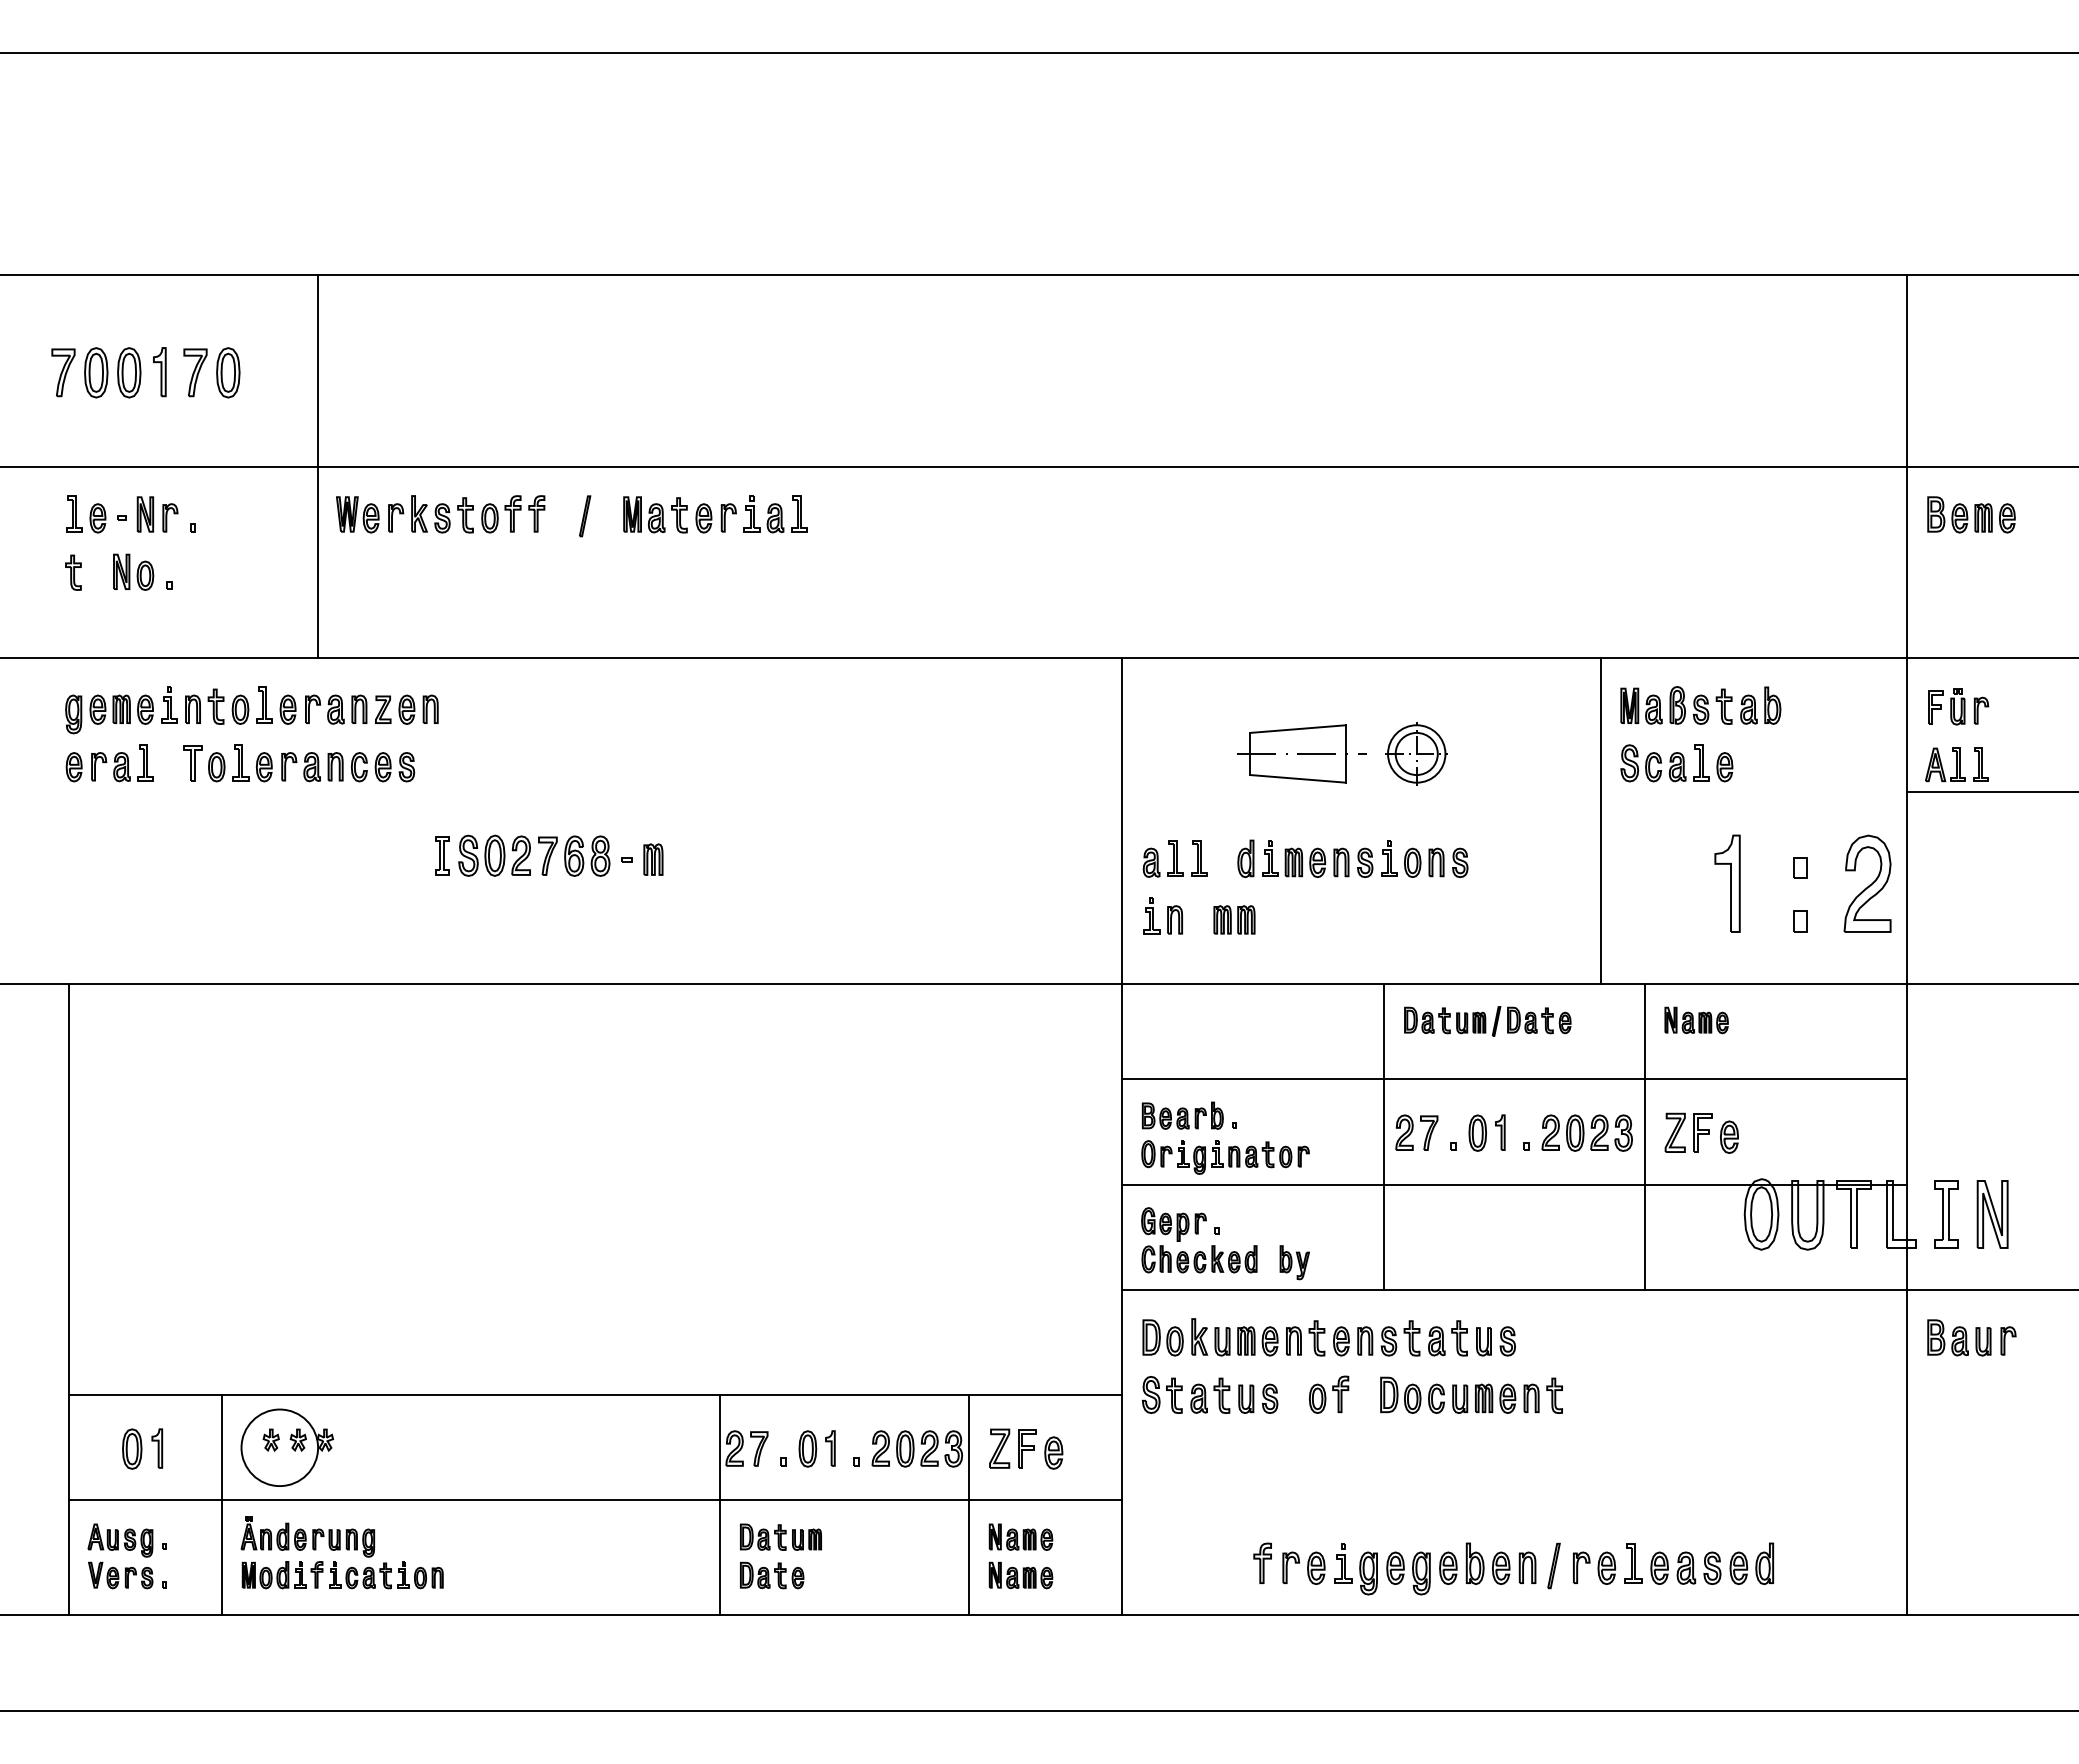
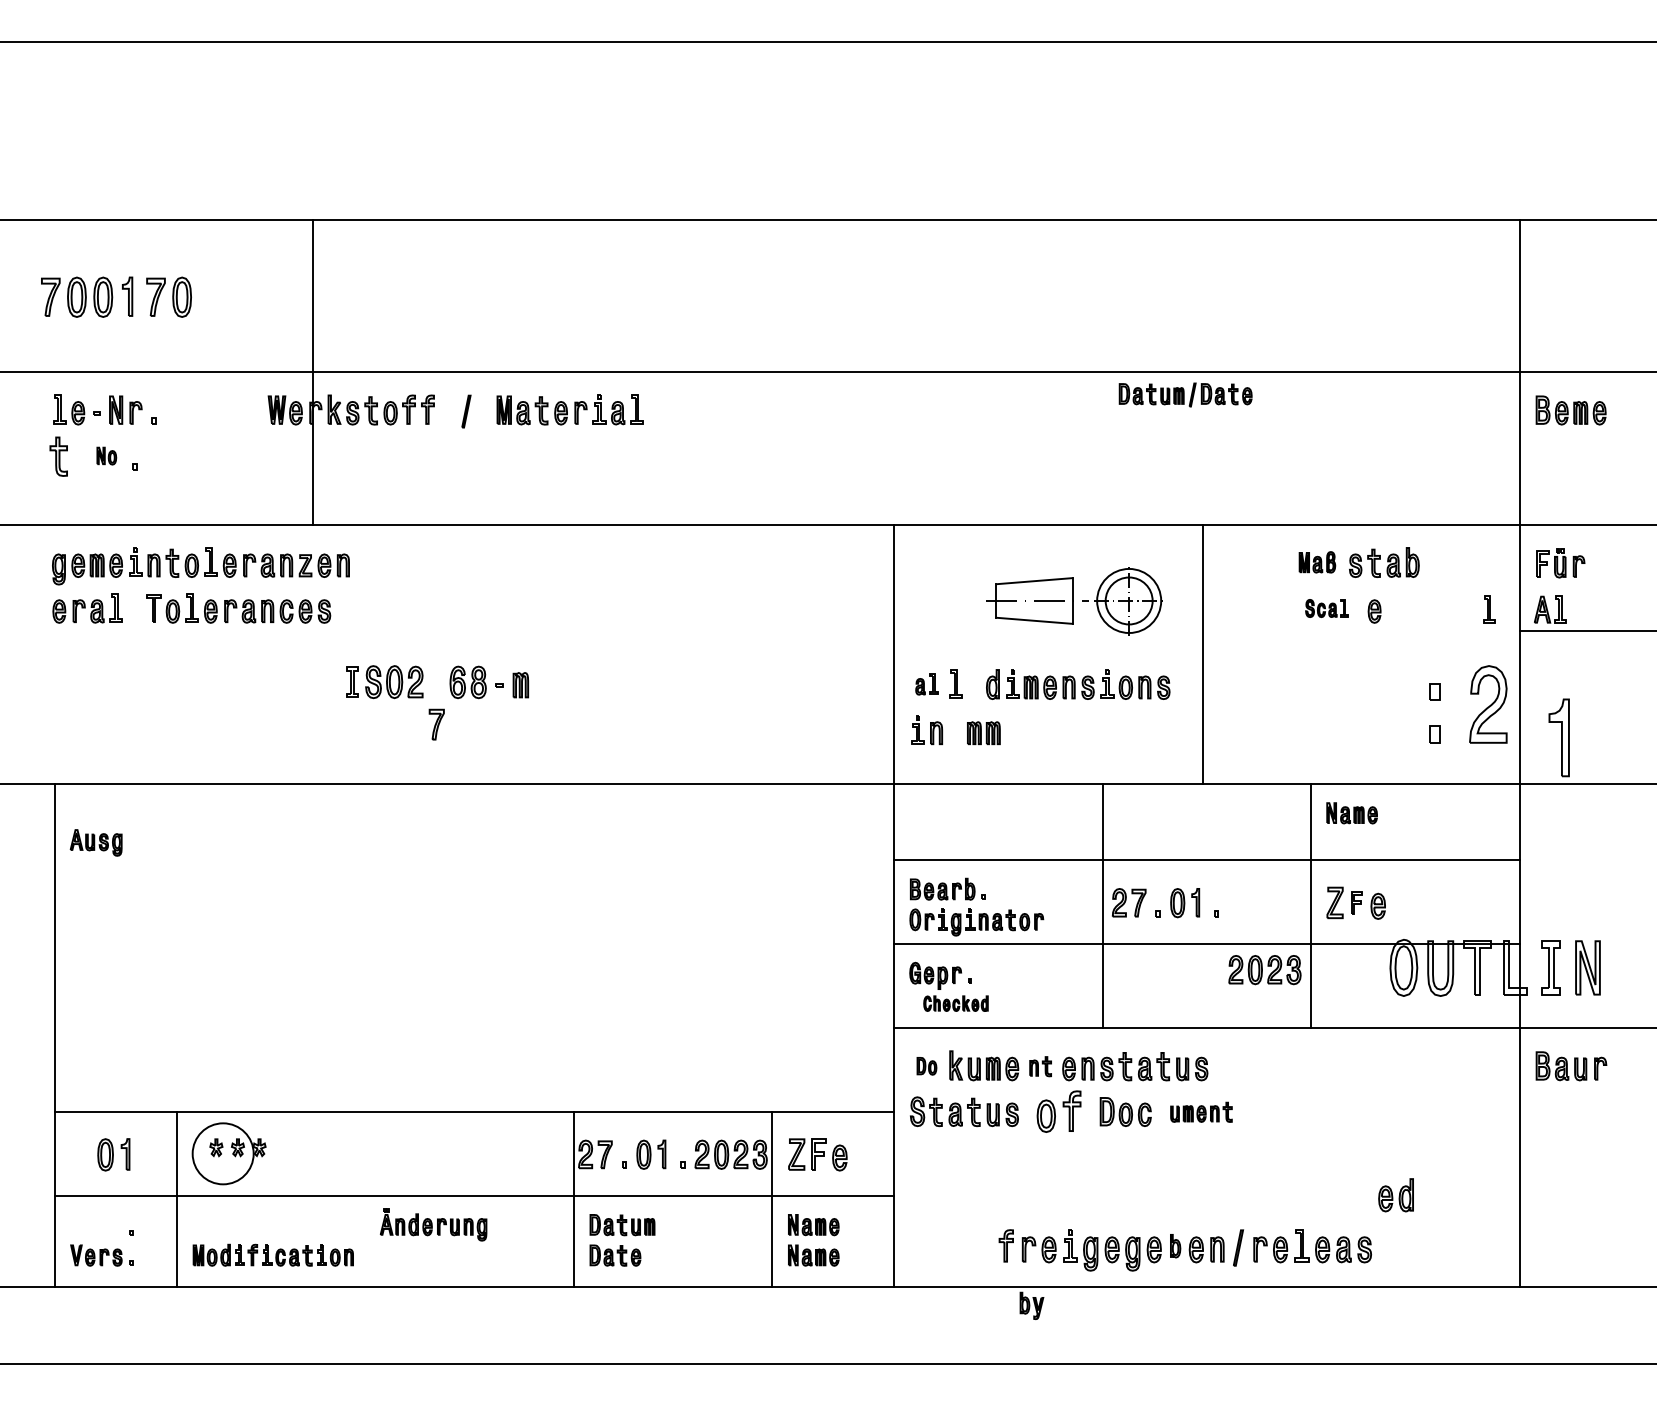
line: (318, 466) -> (313, 371), moved
part: (133, 571) -> (106, 455), size x0.6
part: (73, 572) -> (58, 456), size x1.4
part: (1652, 705) -> (1316, 562), size x0.7
part: (1416, 753) -> (1128, 600), size x1.4
part: (1664, 763) -> (1326, 608), size x0.6
part: (1980, 764) -> (1489, 609), moved
line: (1600, 820) -> (1202, 653), moved
part: (547, 855) -> (436, 724), moved
part: (1162, 858) -> (926, 684), size x0.7
part: (1727, 883) -> (1559, 737), moved
part: (1487, 1021) -> (1185, 395), moved
part: (1586, 1132) -> (1264, 969), moved
part: (1702, 1132) -> (1356, 902), size x0.7
part: (1199, 1259) -> (955, 1003), size x0.7
part: (1294, 1262) -> (1031, 1305), moved
part: (1162, 1337) -> (926, 1065), size x0.6
part: (1305, 1338) -> (1040, 1066), size x0.7
part: (1329, 1394) -> (1059, 1111), size x1.4
part: (1507, 1395) -> (1201, 1112), size x0.7
part: (307, 1536) -> (433, 1224), moved
part: (120, 1540) -> (96, 842), moved
part: (1474, 1563) -> (1175, 1246), size x0.7
part: (1751, 1563) -> (1395, 1195), moved

